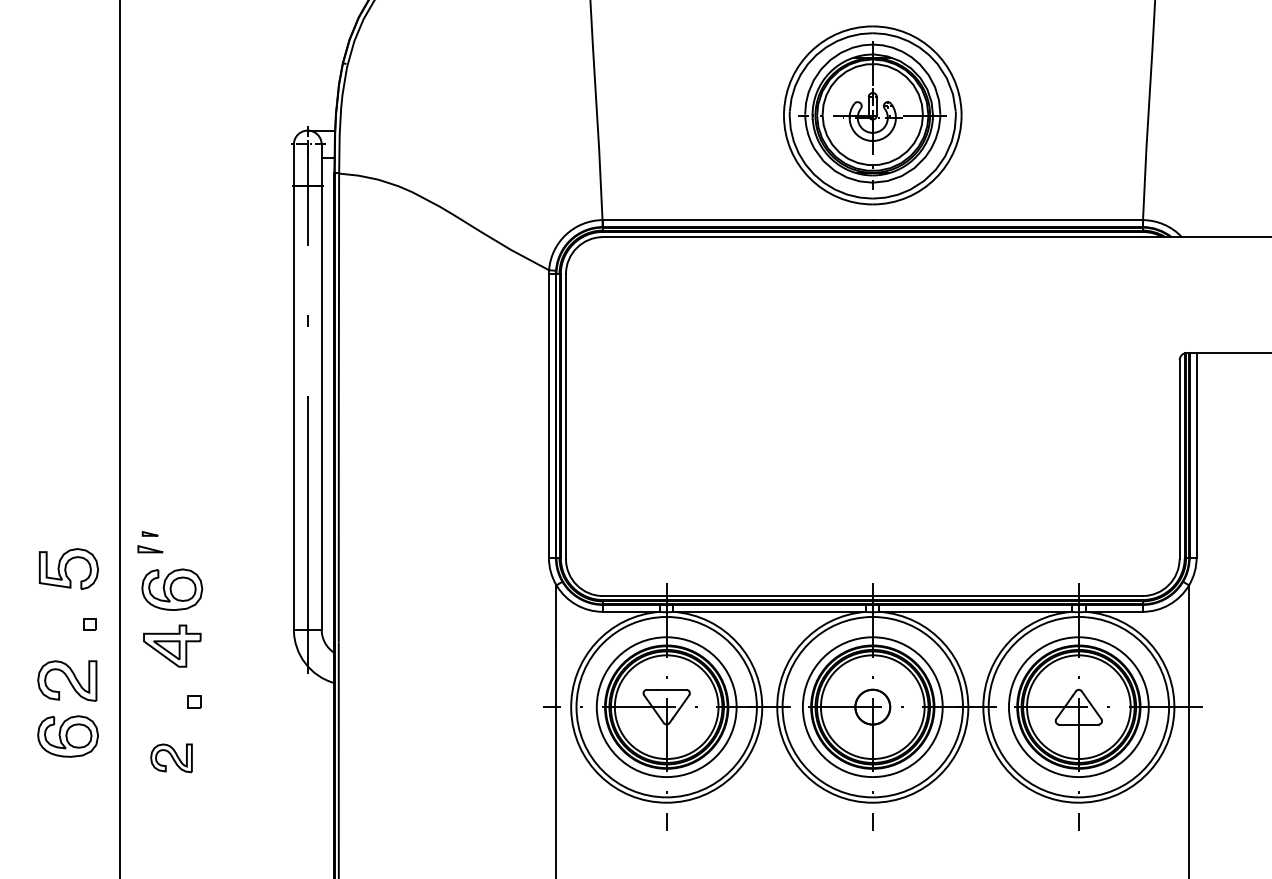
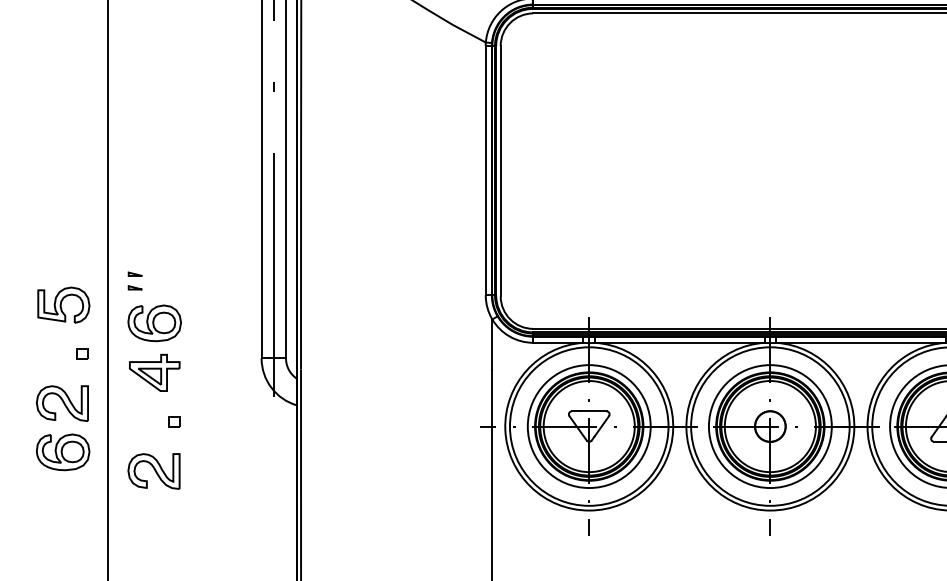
part: (149, 549) -> (134, 287), size x0.62
part: (171, 758) -> (154, 471), size x1.43

